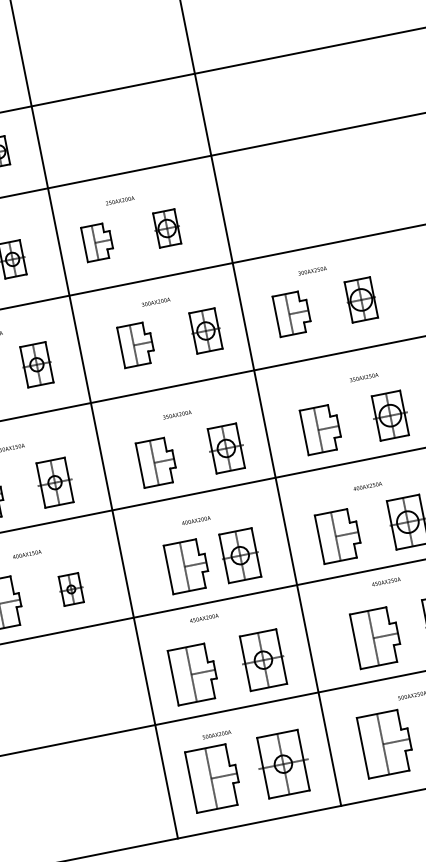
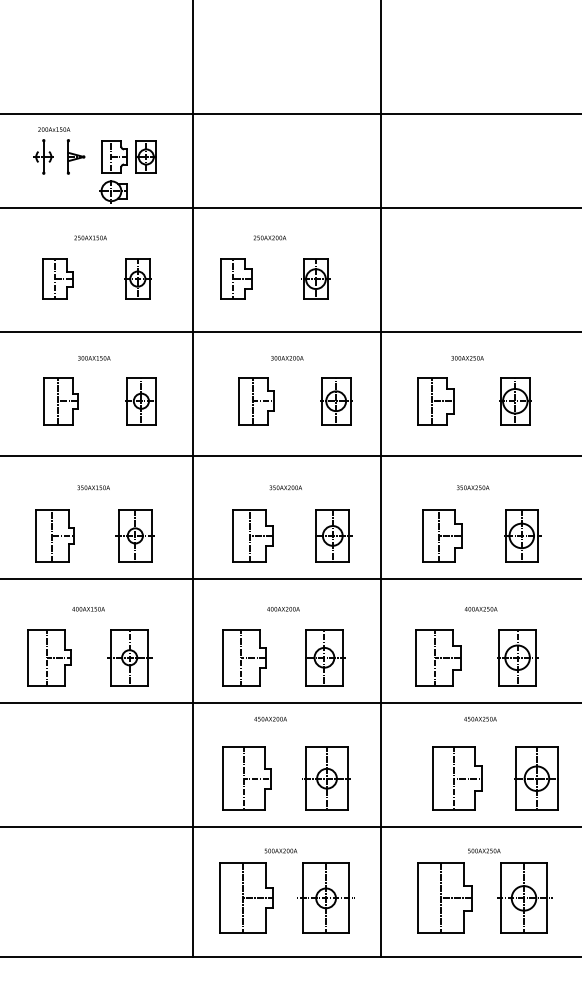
text: (364, 377) -> (473, 487), moved
part: (187, 566) -> (244, 657), moved
part: (71, 589) -> (129, 657), size x1.67
text: (217, 734) -> (281, 850), moved

